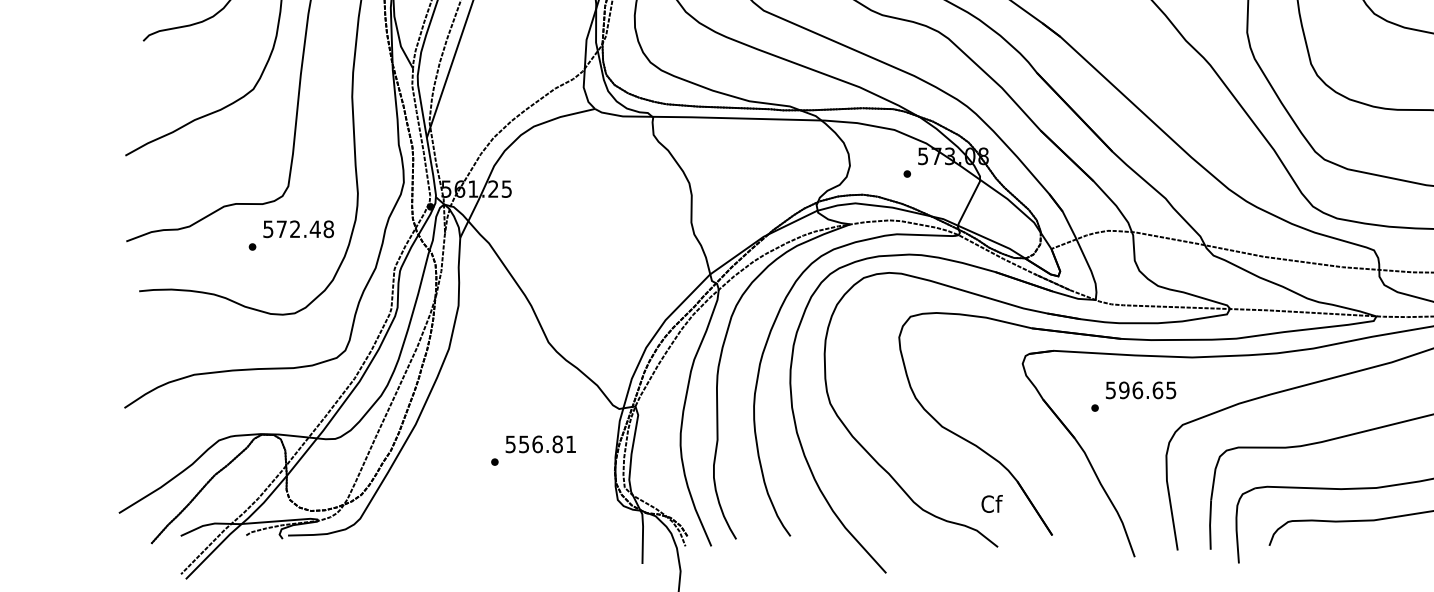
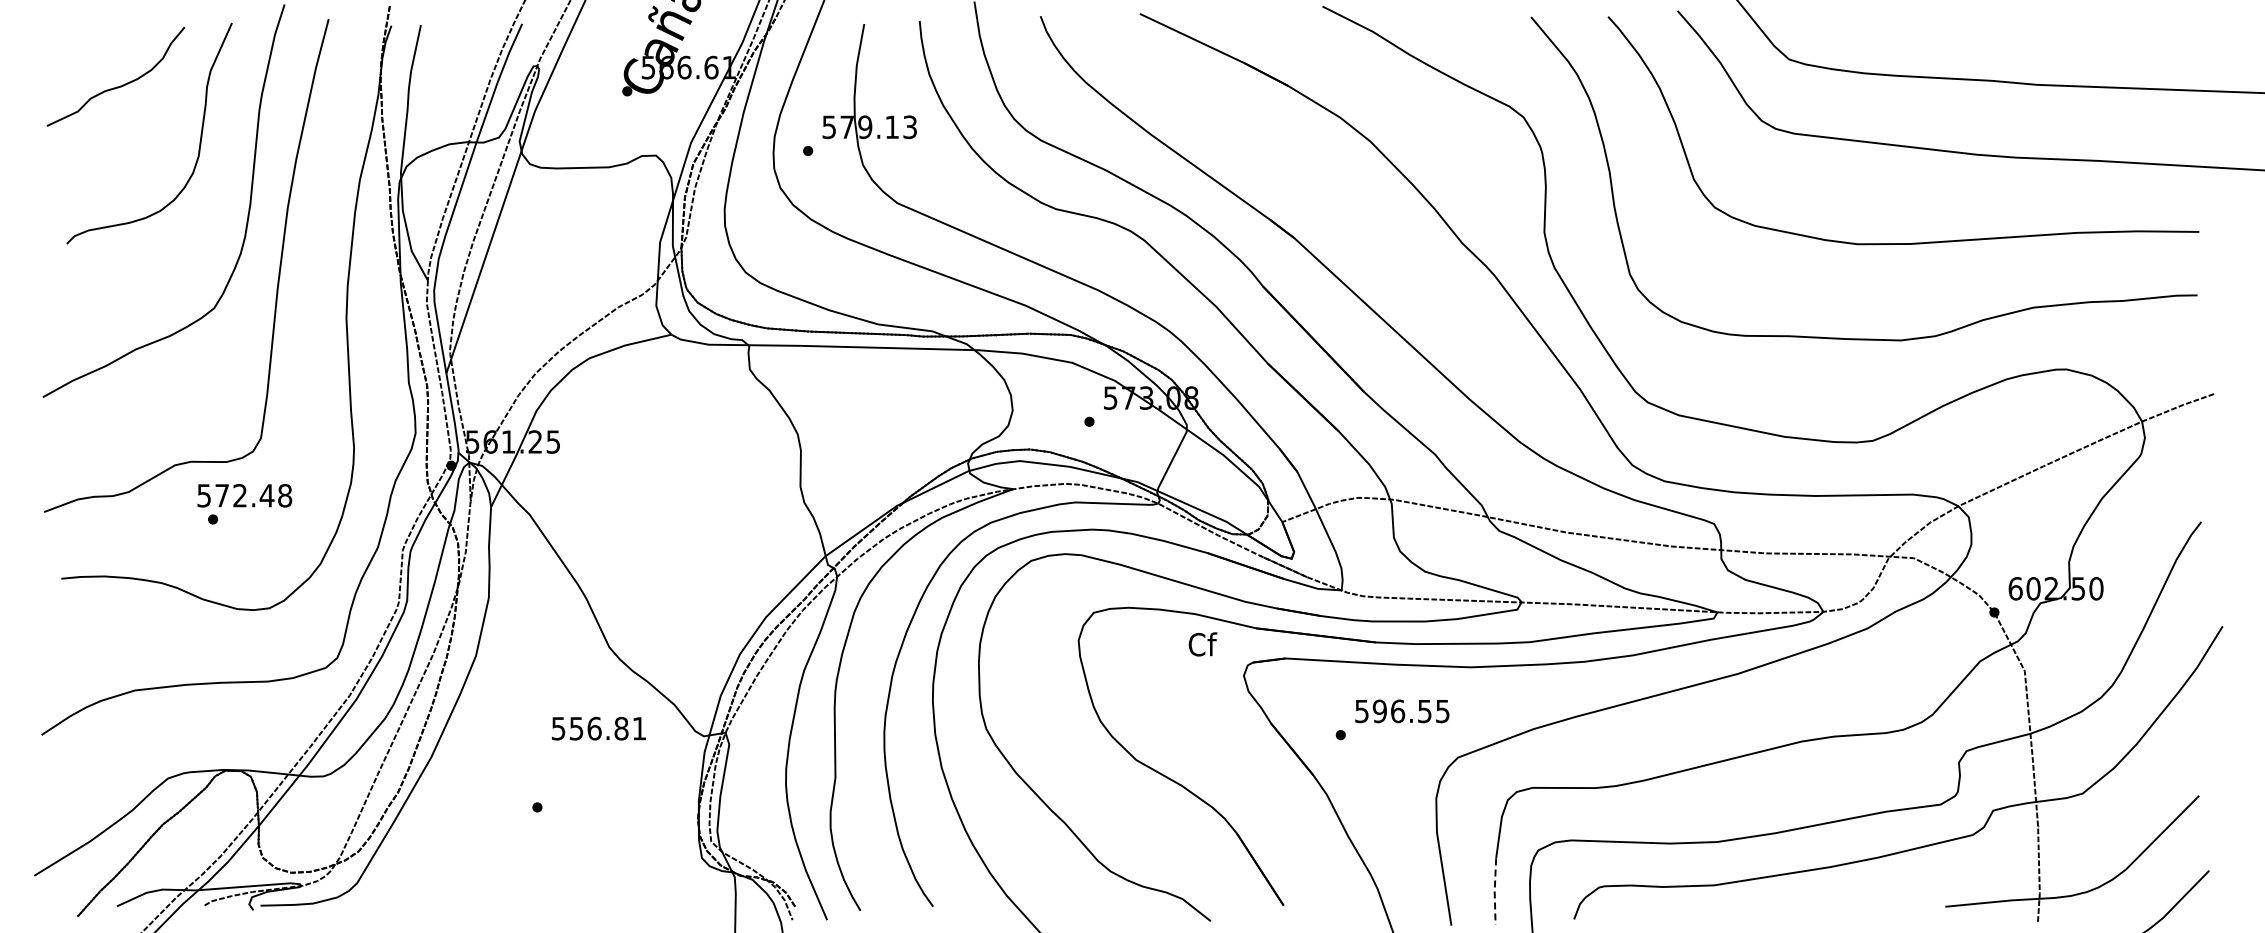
text: (298, 229) -> (244, 495), moved
text: (1158, 390) -> (1425, 711), 596.65 -> 596.55
text: (540, 444) -> (598, 728), moved
text: (991, 504) -> (1202, 644), moved
line: (1209, 525) -> (1494, 892), solid -> dashed

